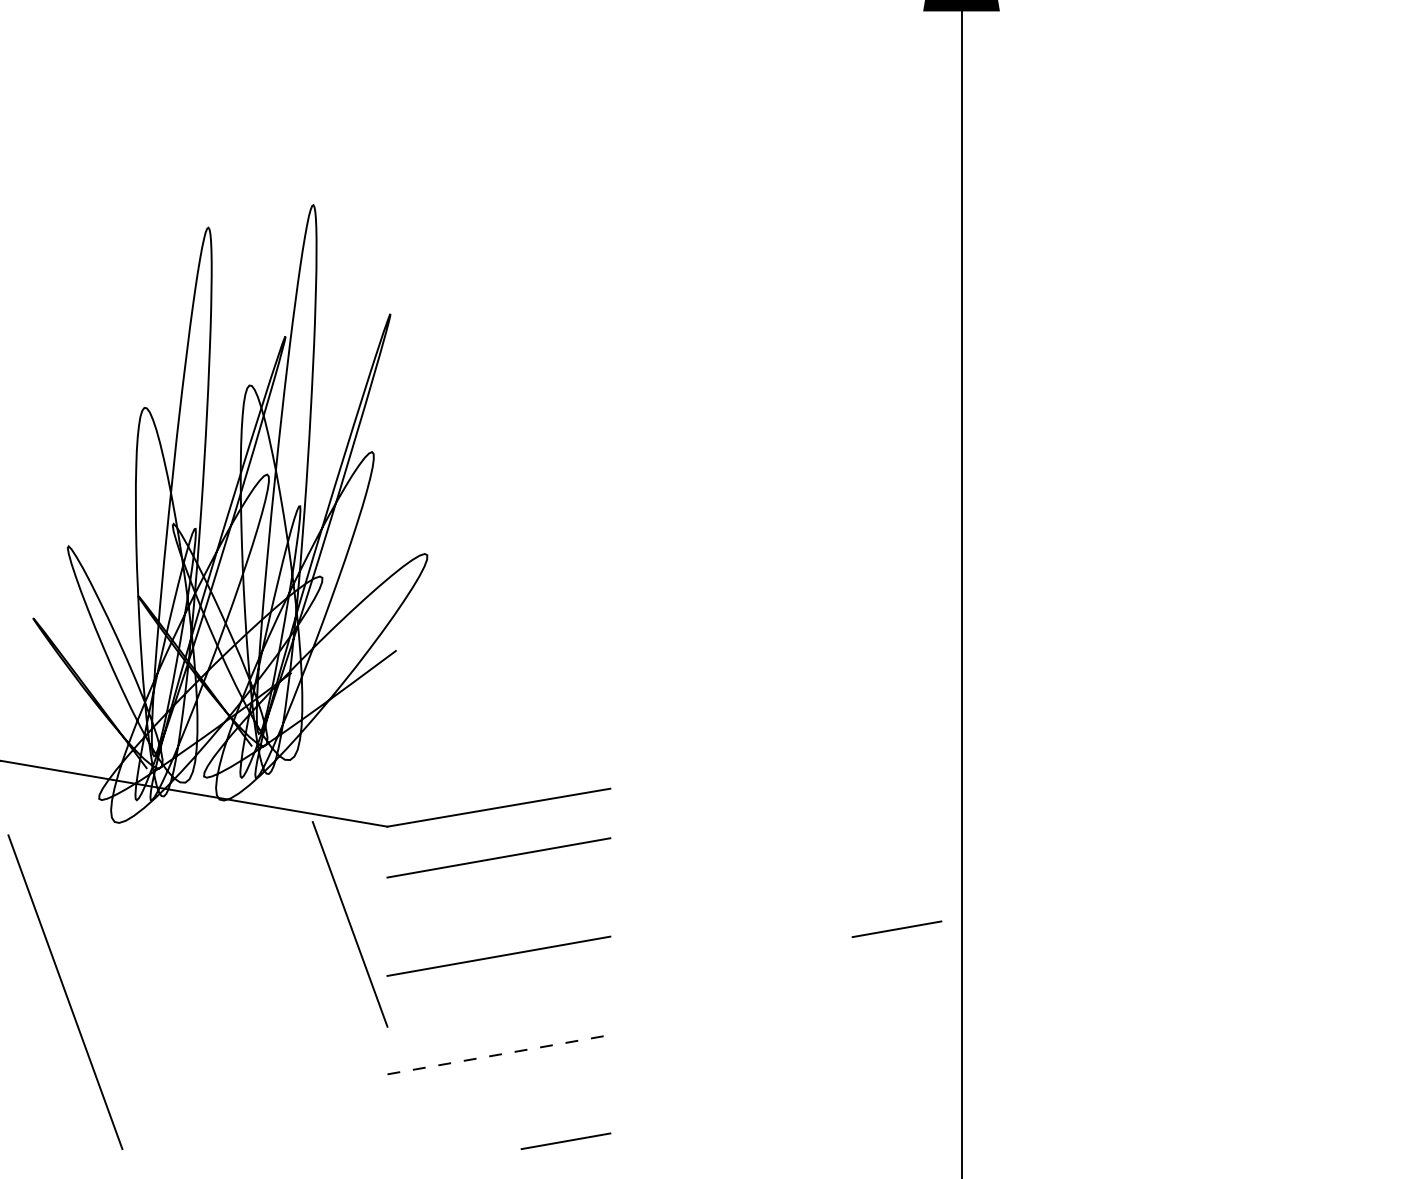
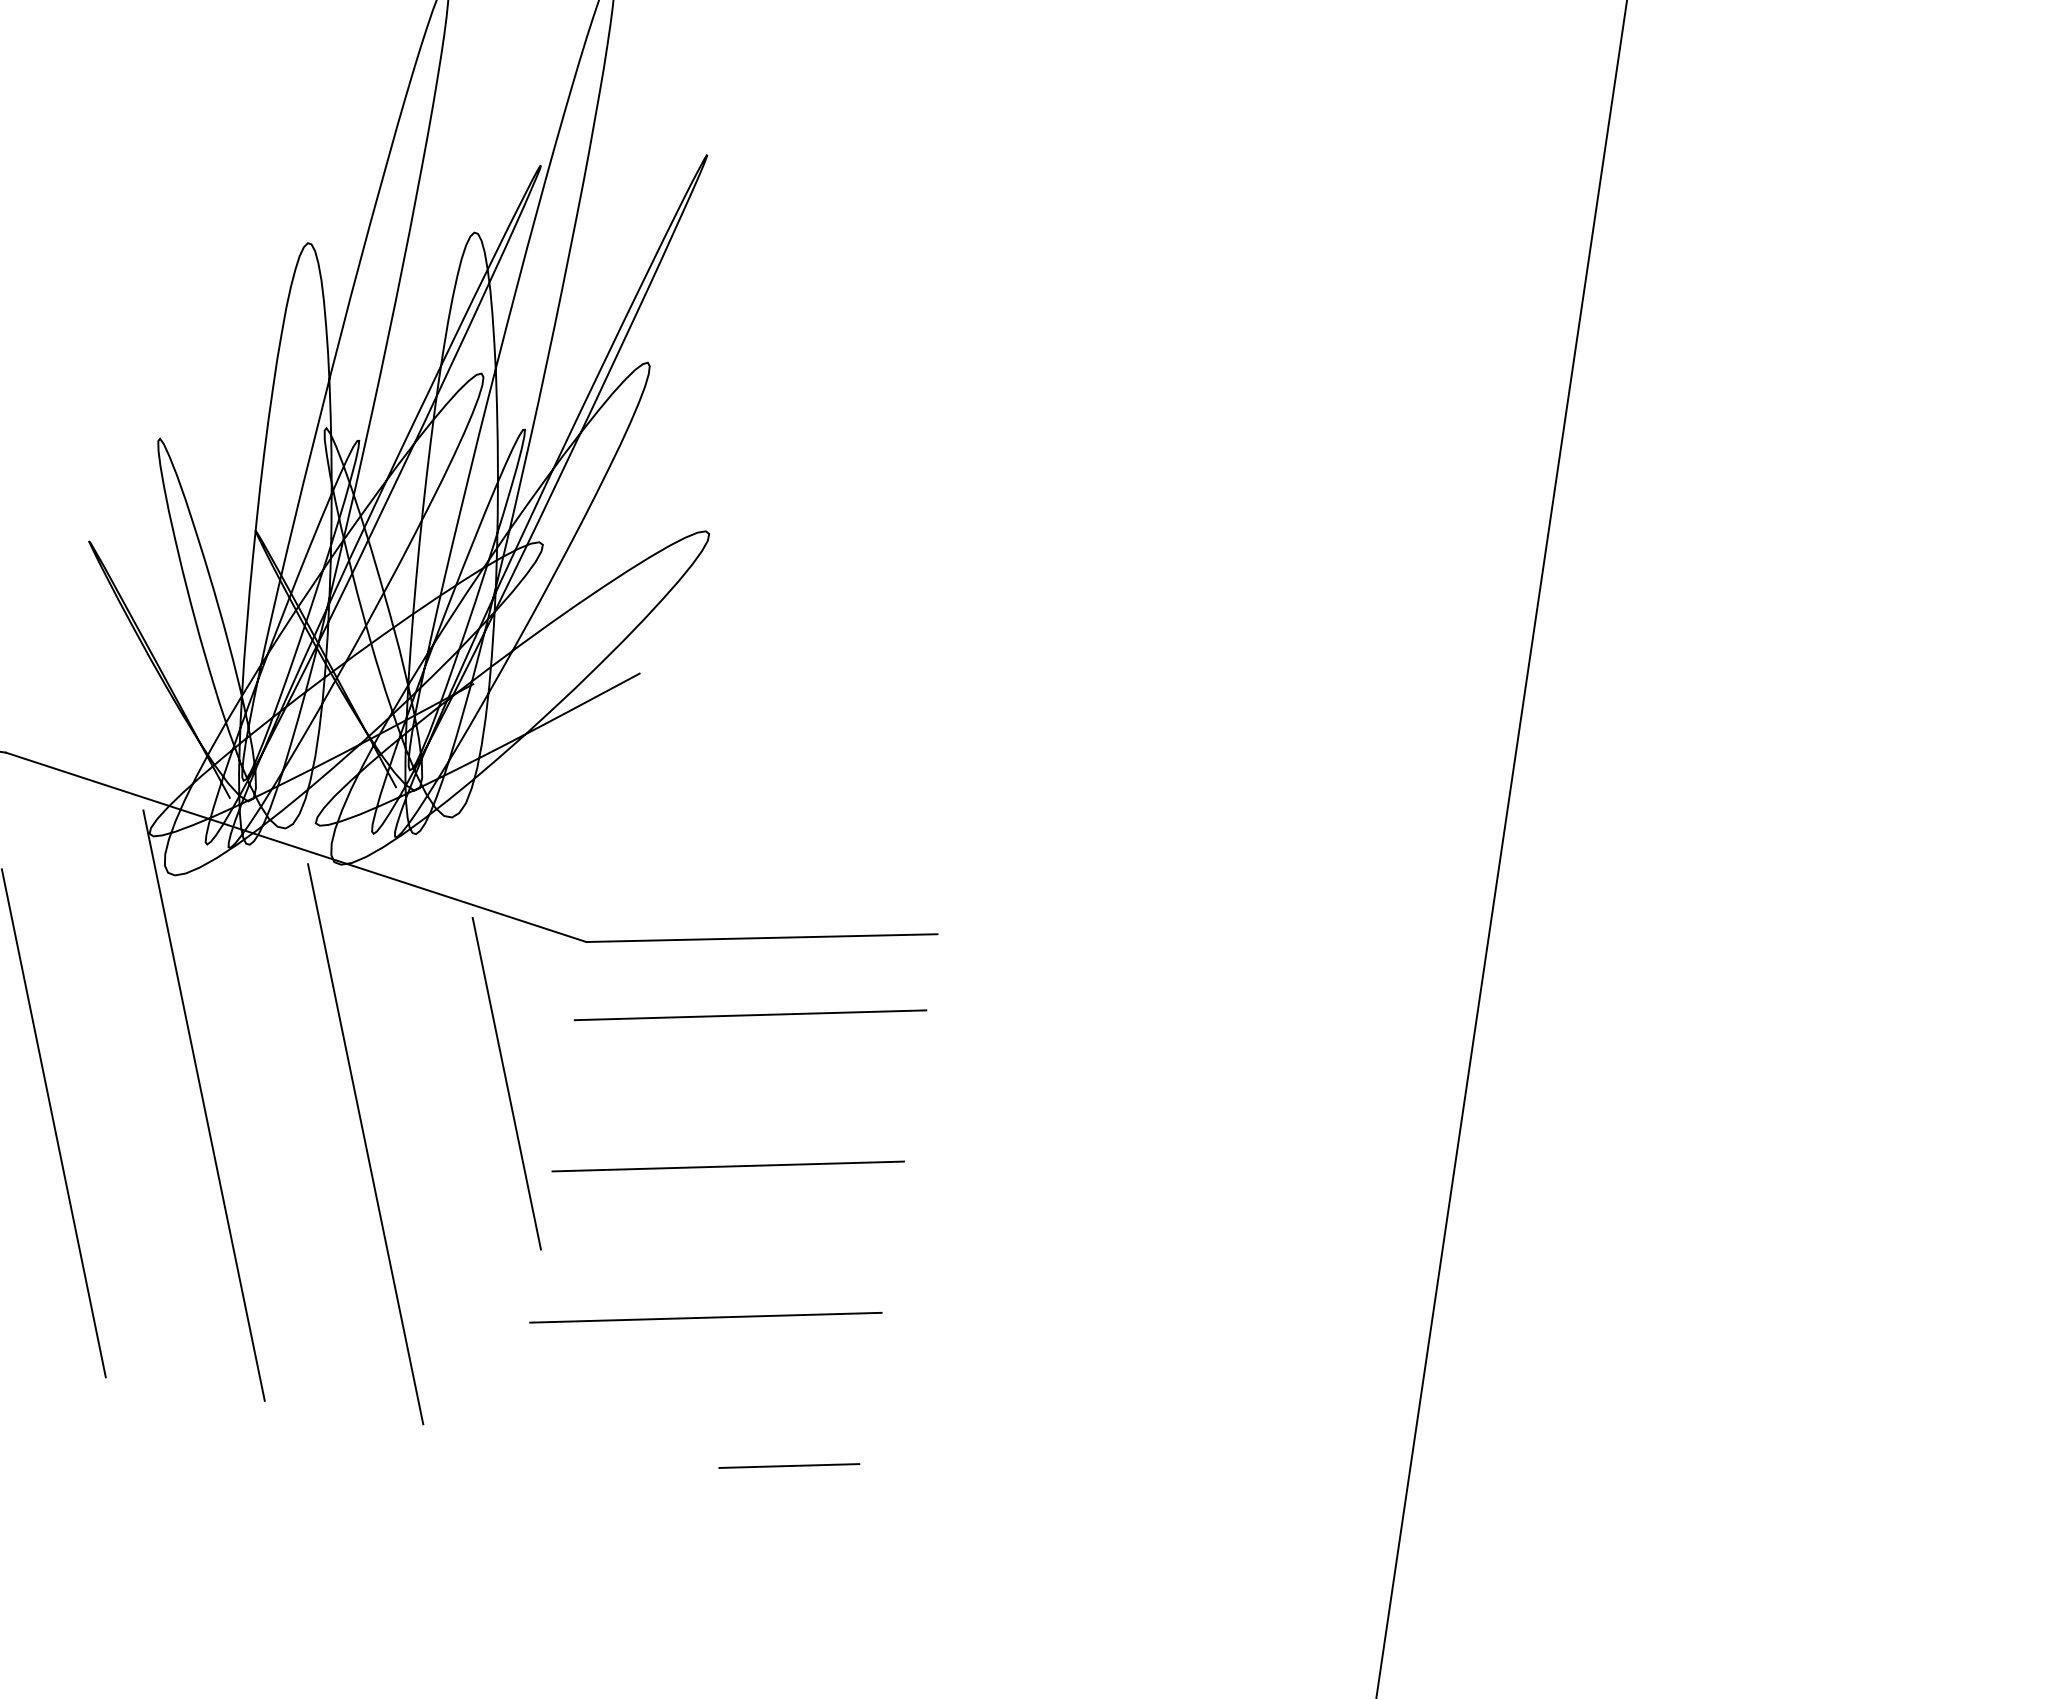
line: (896, 928) -> (1345, 1214), removed
line: (159, 966) -> (204, 1105), added
line: (265, 976) -> (364, 1144), added
line: (499, 1054) -> (706, 1317), dashed -> solid

